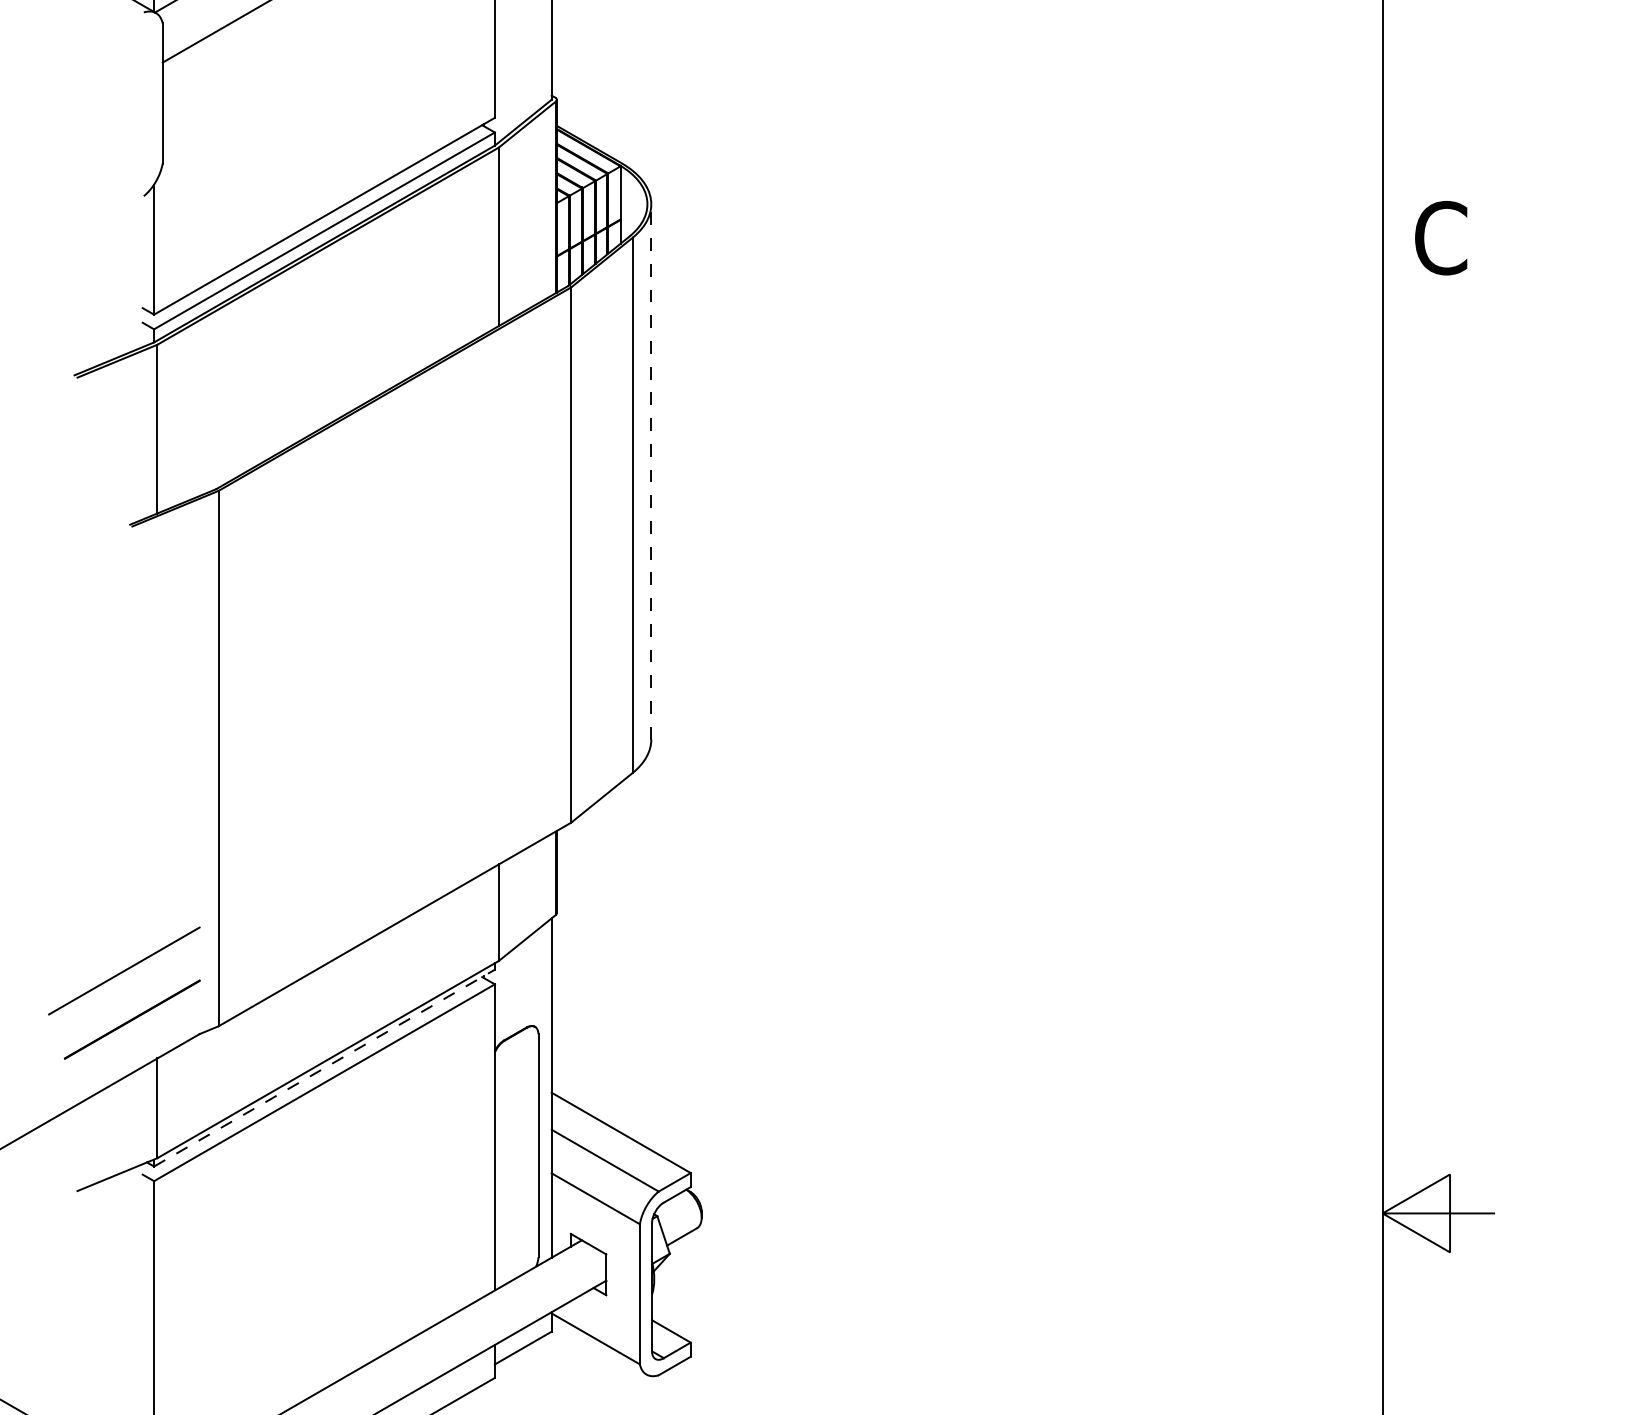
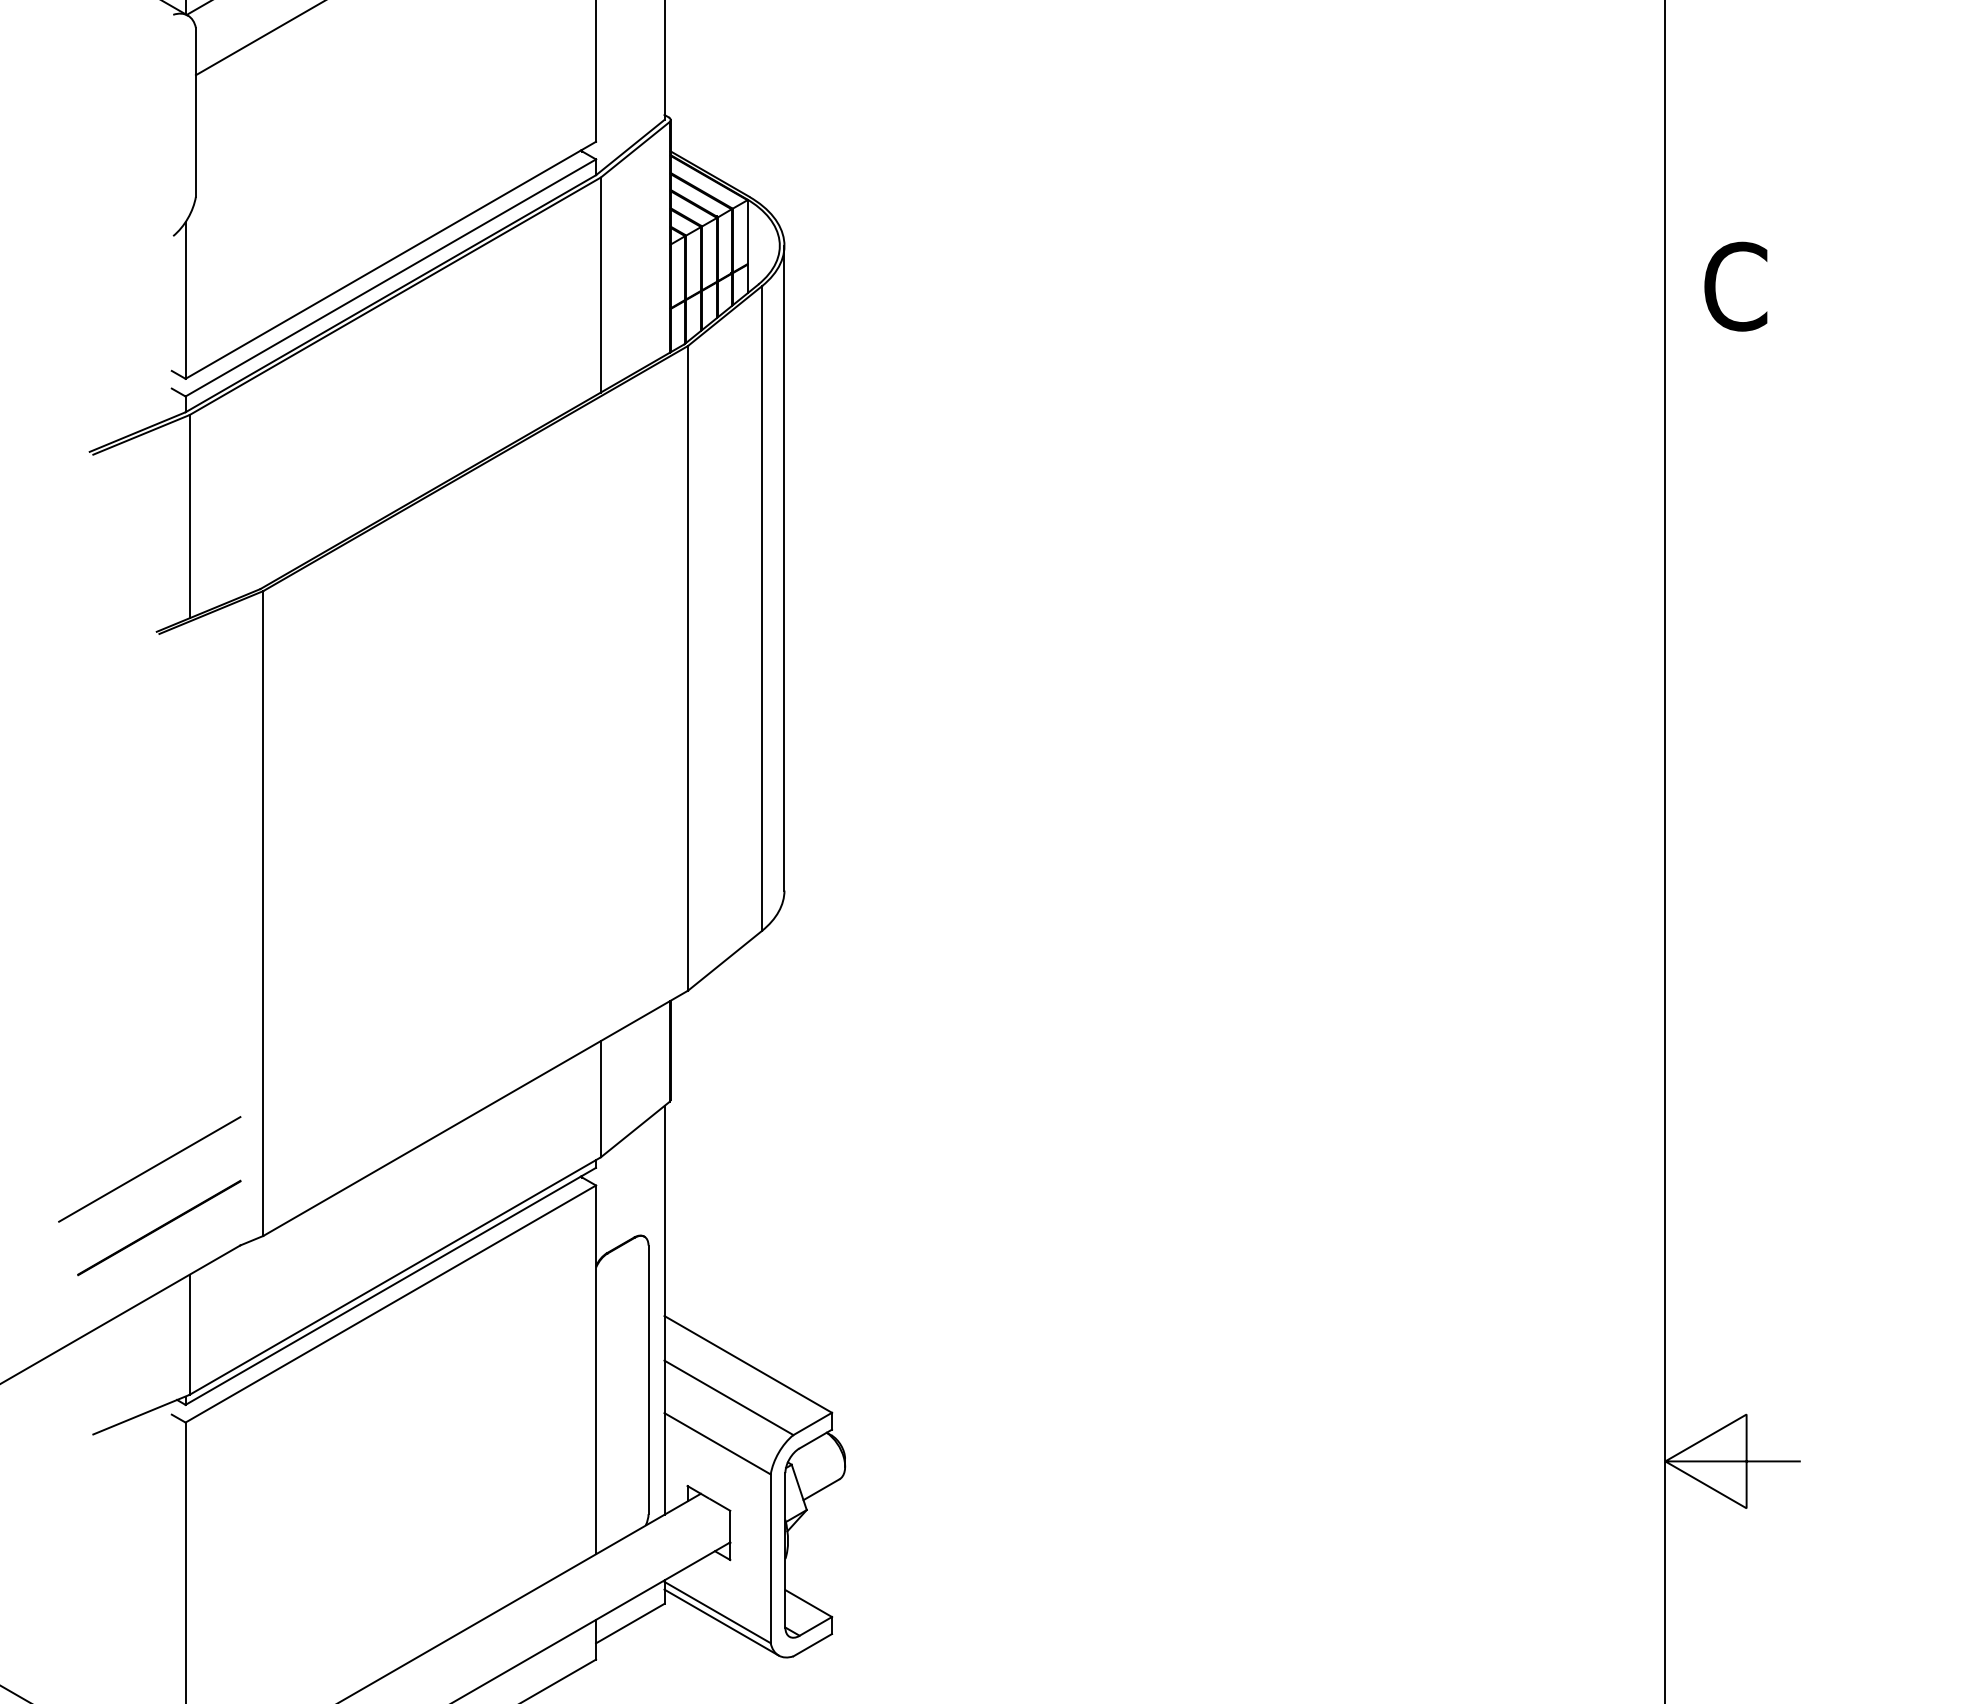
line: (651, 471) -> (784, 567), dashed -> solid
line: (324, 1068) -> (390, 1286), dashed -> solid
line: (599, 1347) -> (721, 1622), added

